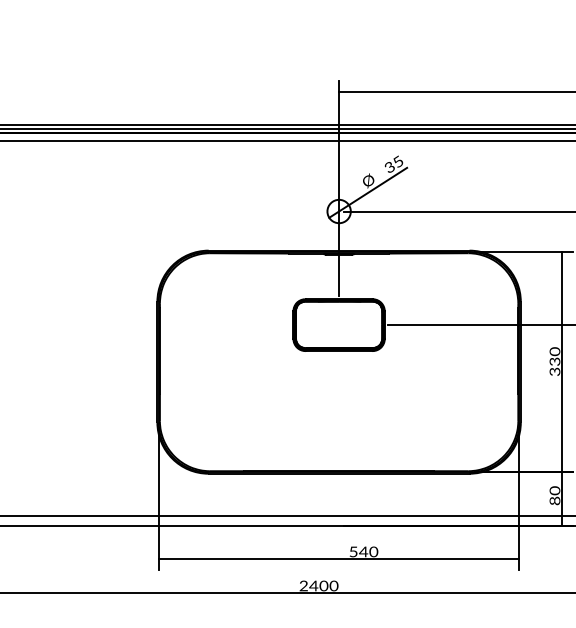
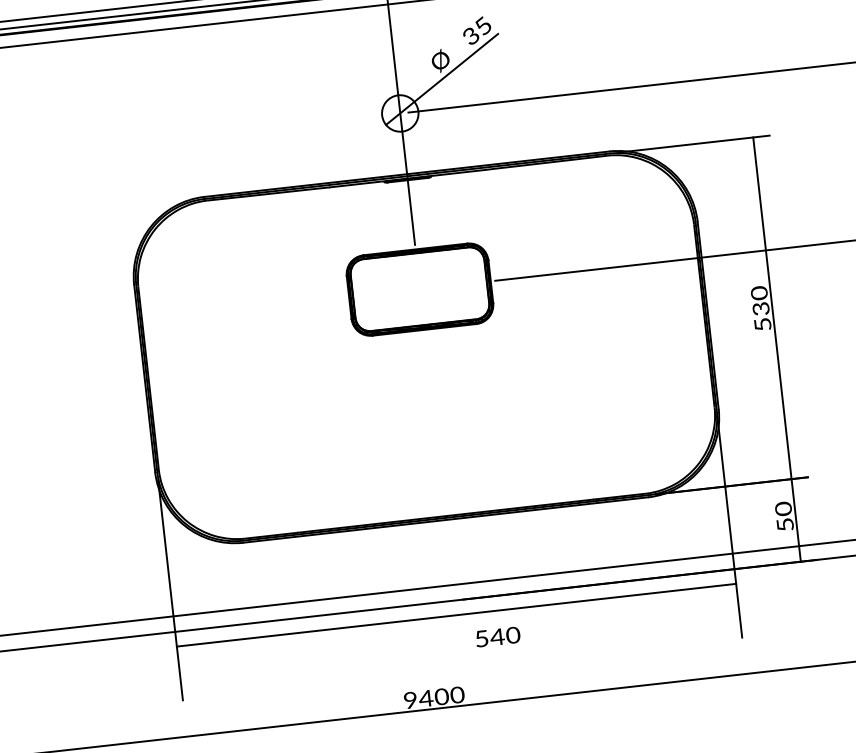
text: (554, 371) -> (762, 324), 330 -> 530
text: (554, 500) -> (784, 524), 80 -> 50
line: (338, 559) -> (455, 615), moved
text: (303, 586) -> (410, 701), 2400 -> 9400

